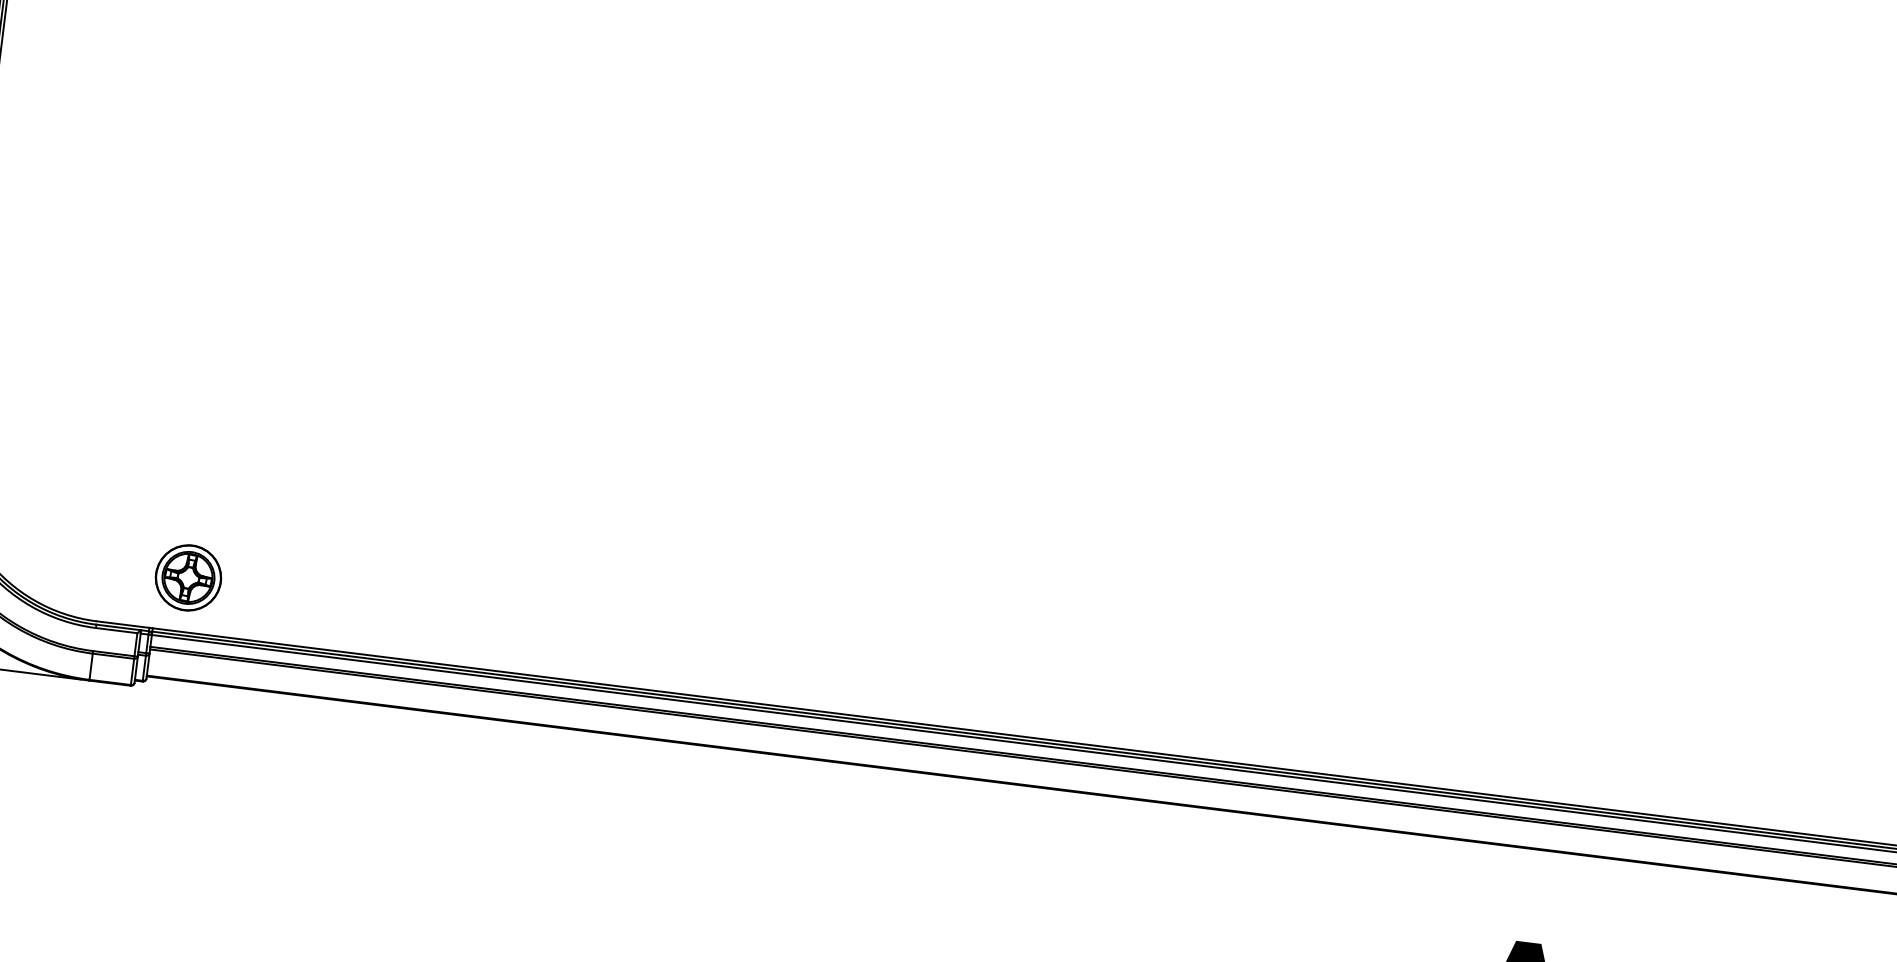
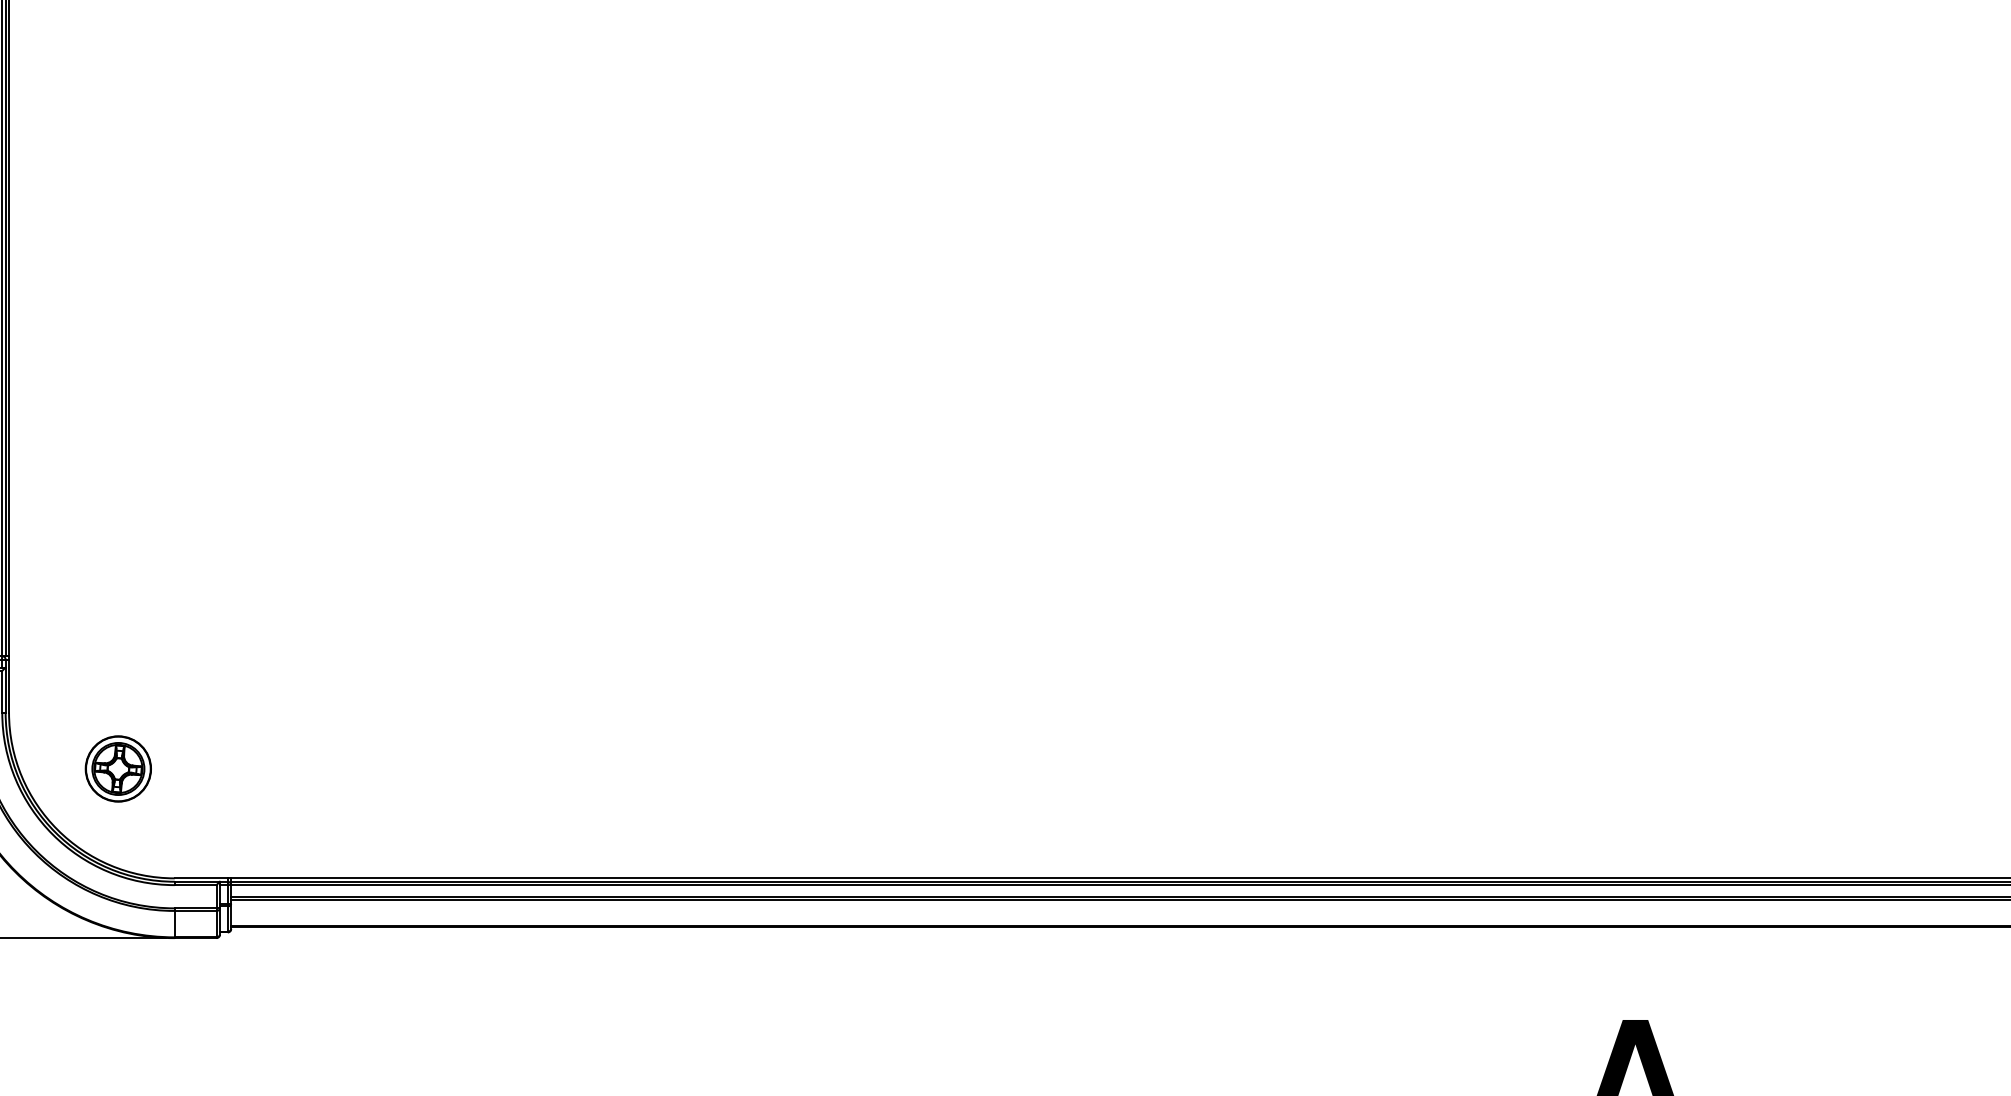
part: (187, 577) -> (117, 768), moved

